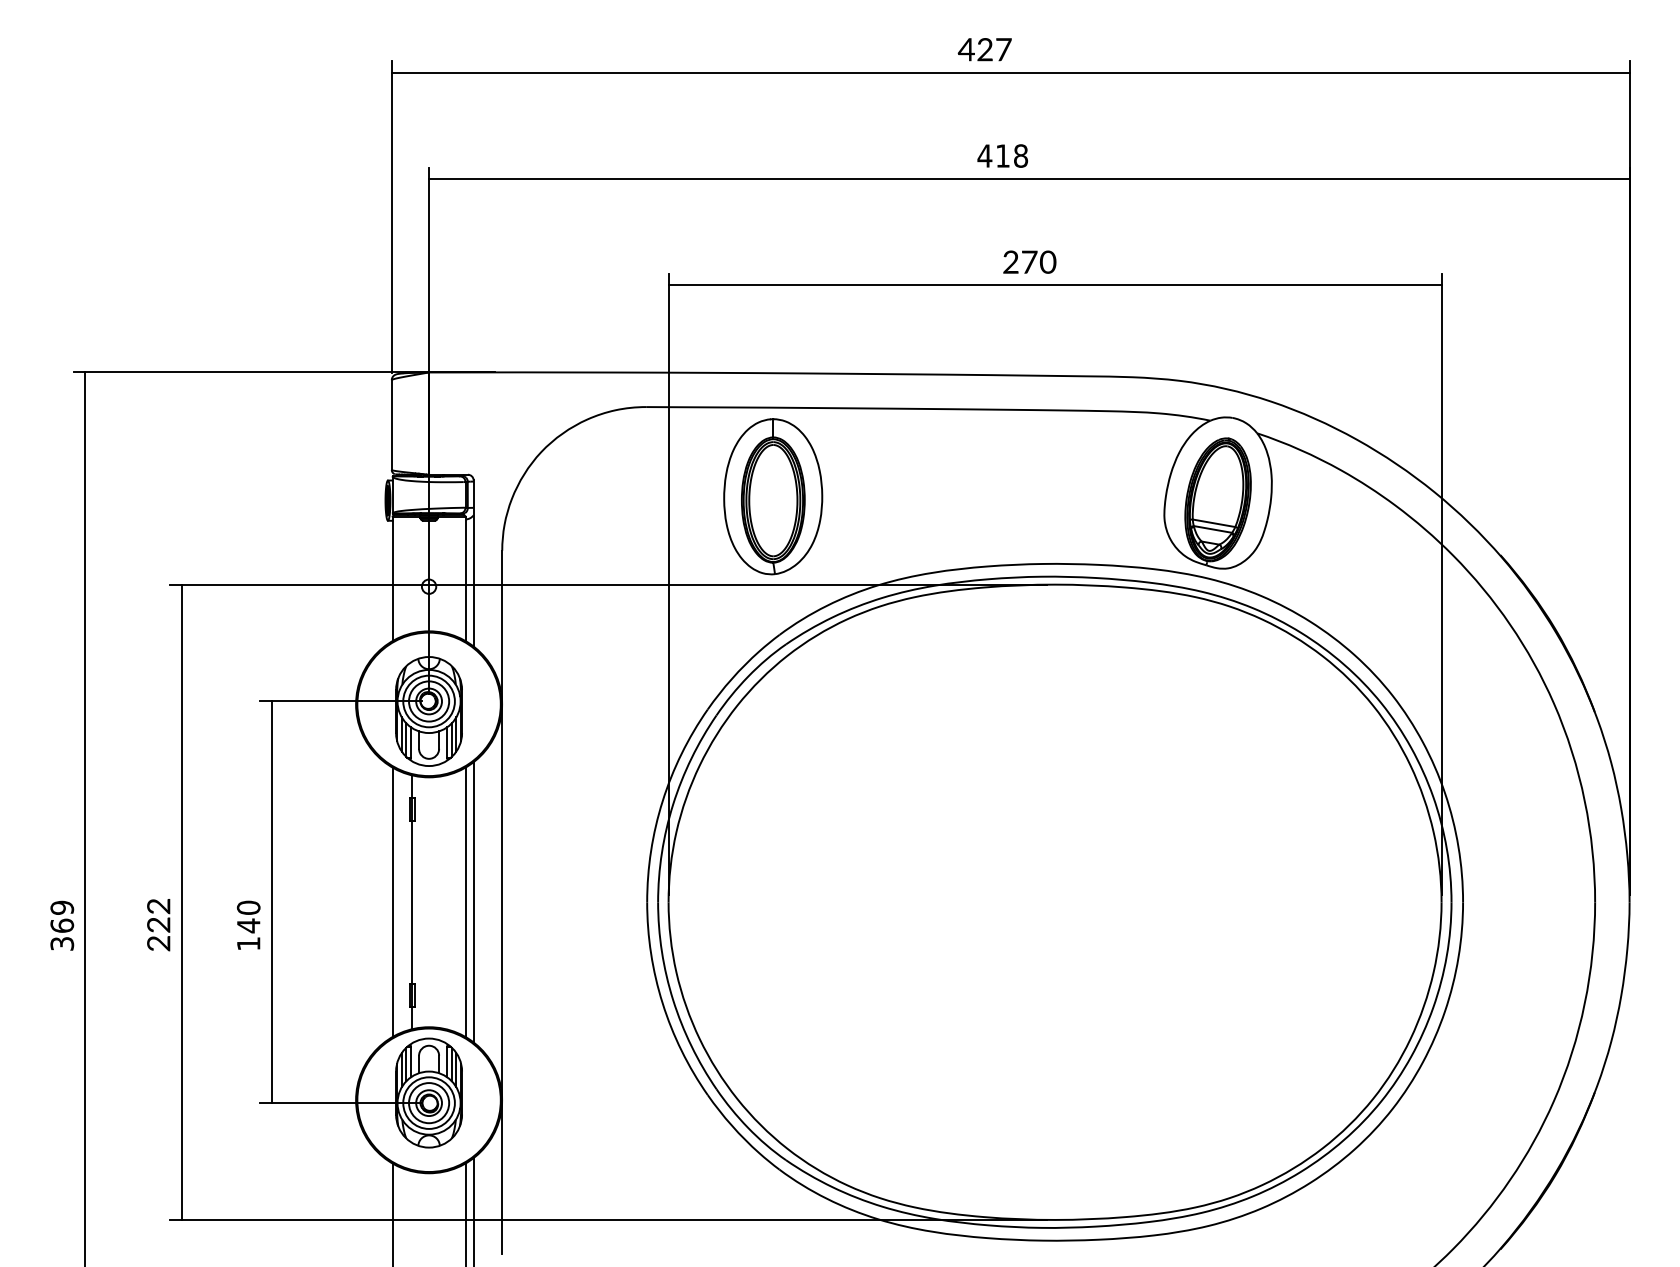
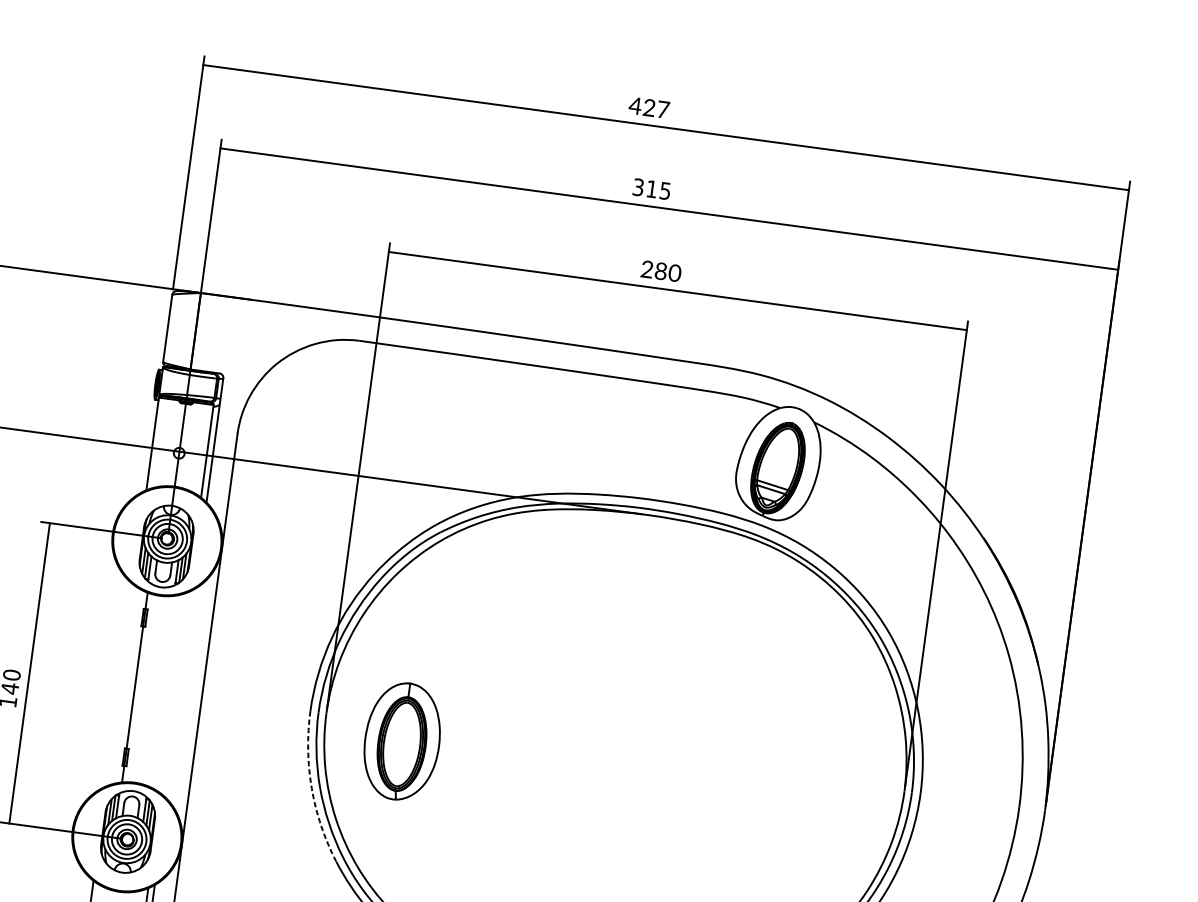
text: (1002, 155) -> (651, 188), 418 -> 315
text: (1029, 261) -> (661, 270), 270 -> 280
part: (773, 496) -> (402, 741), moved
line: (392, 902) -> (119, 685), removed
line: (465, 902) -> (174, 693), removed
line: (473, 902) -> (180, 693), removed
arc: (662, 1003) -> (311, 788), solid -> dashed

